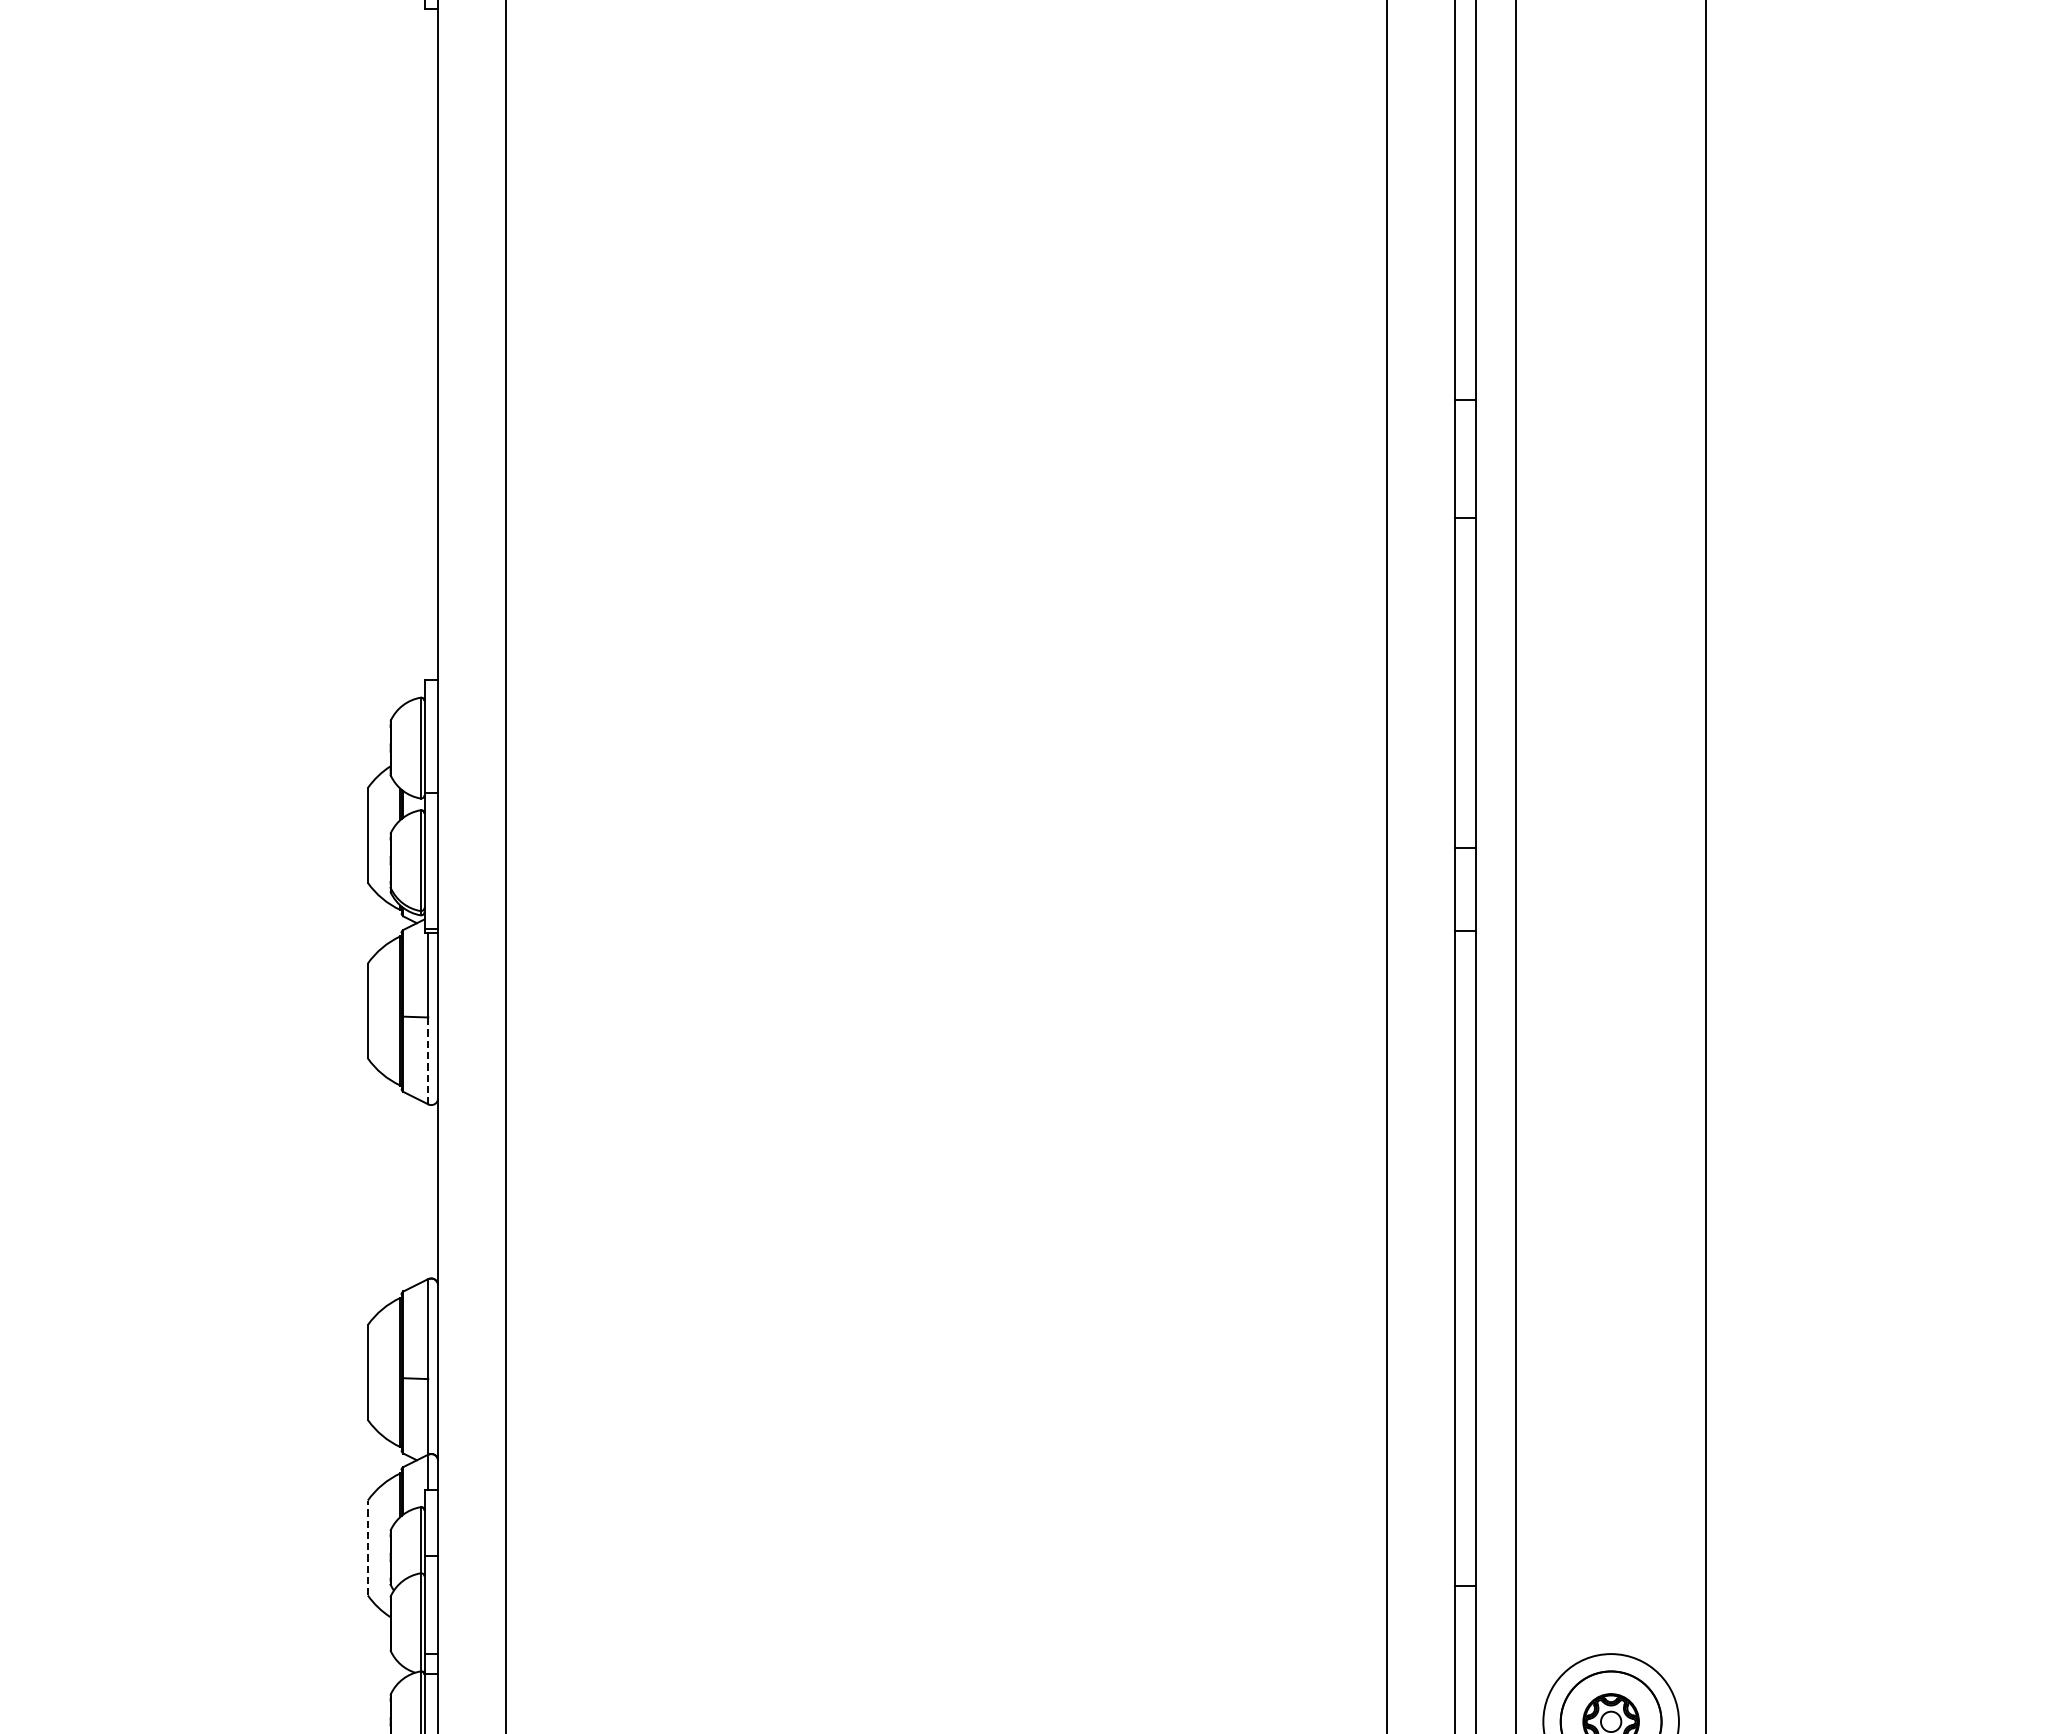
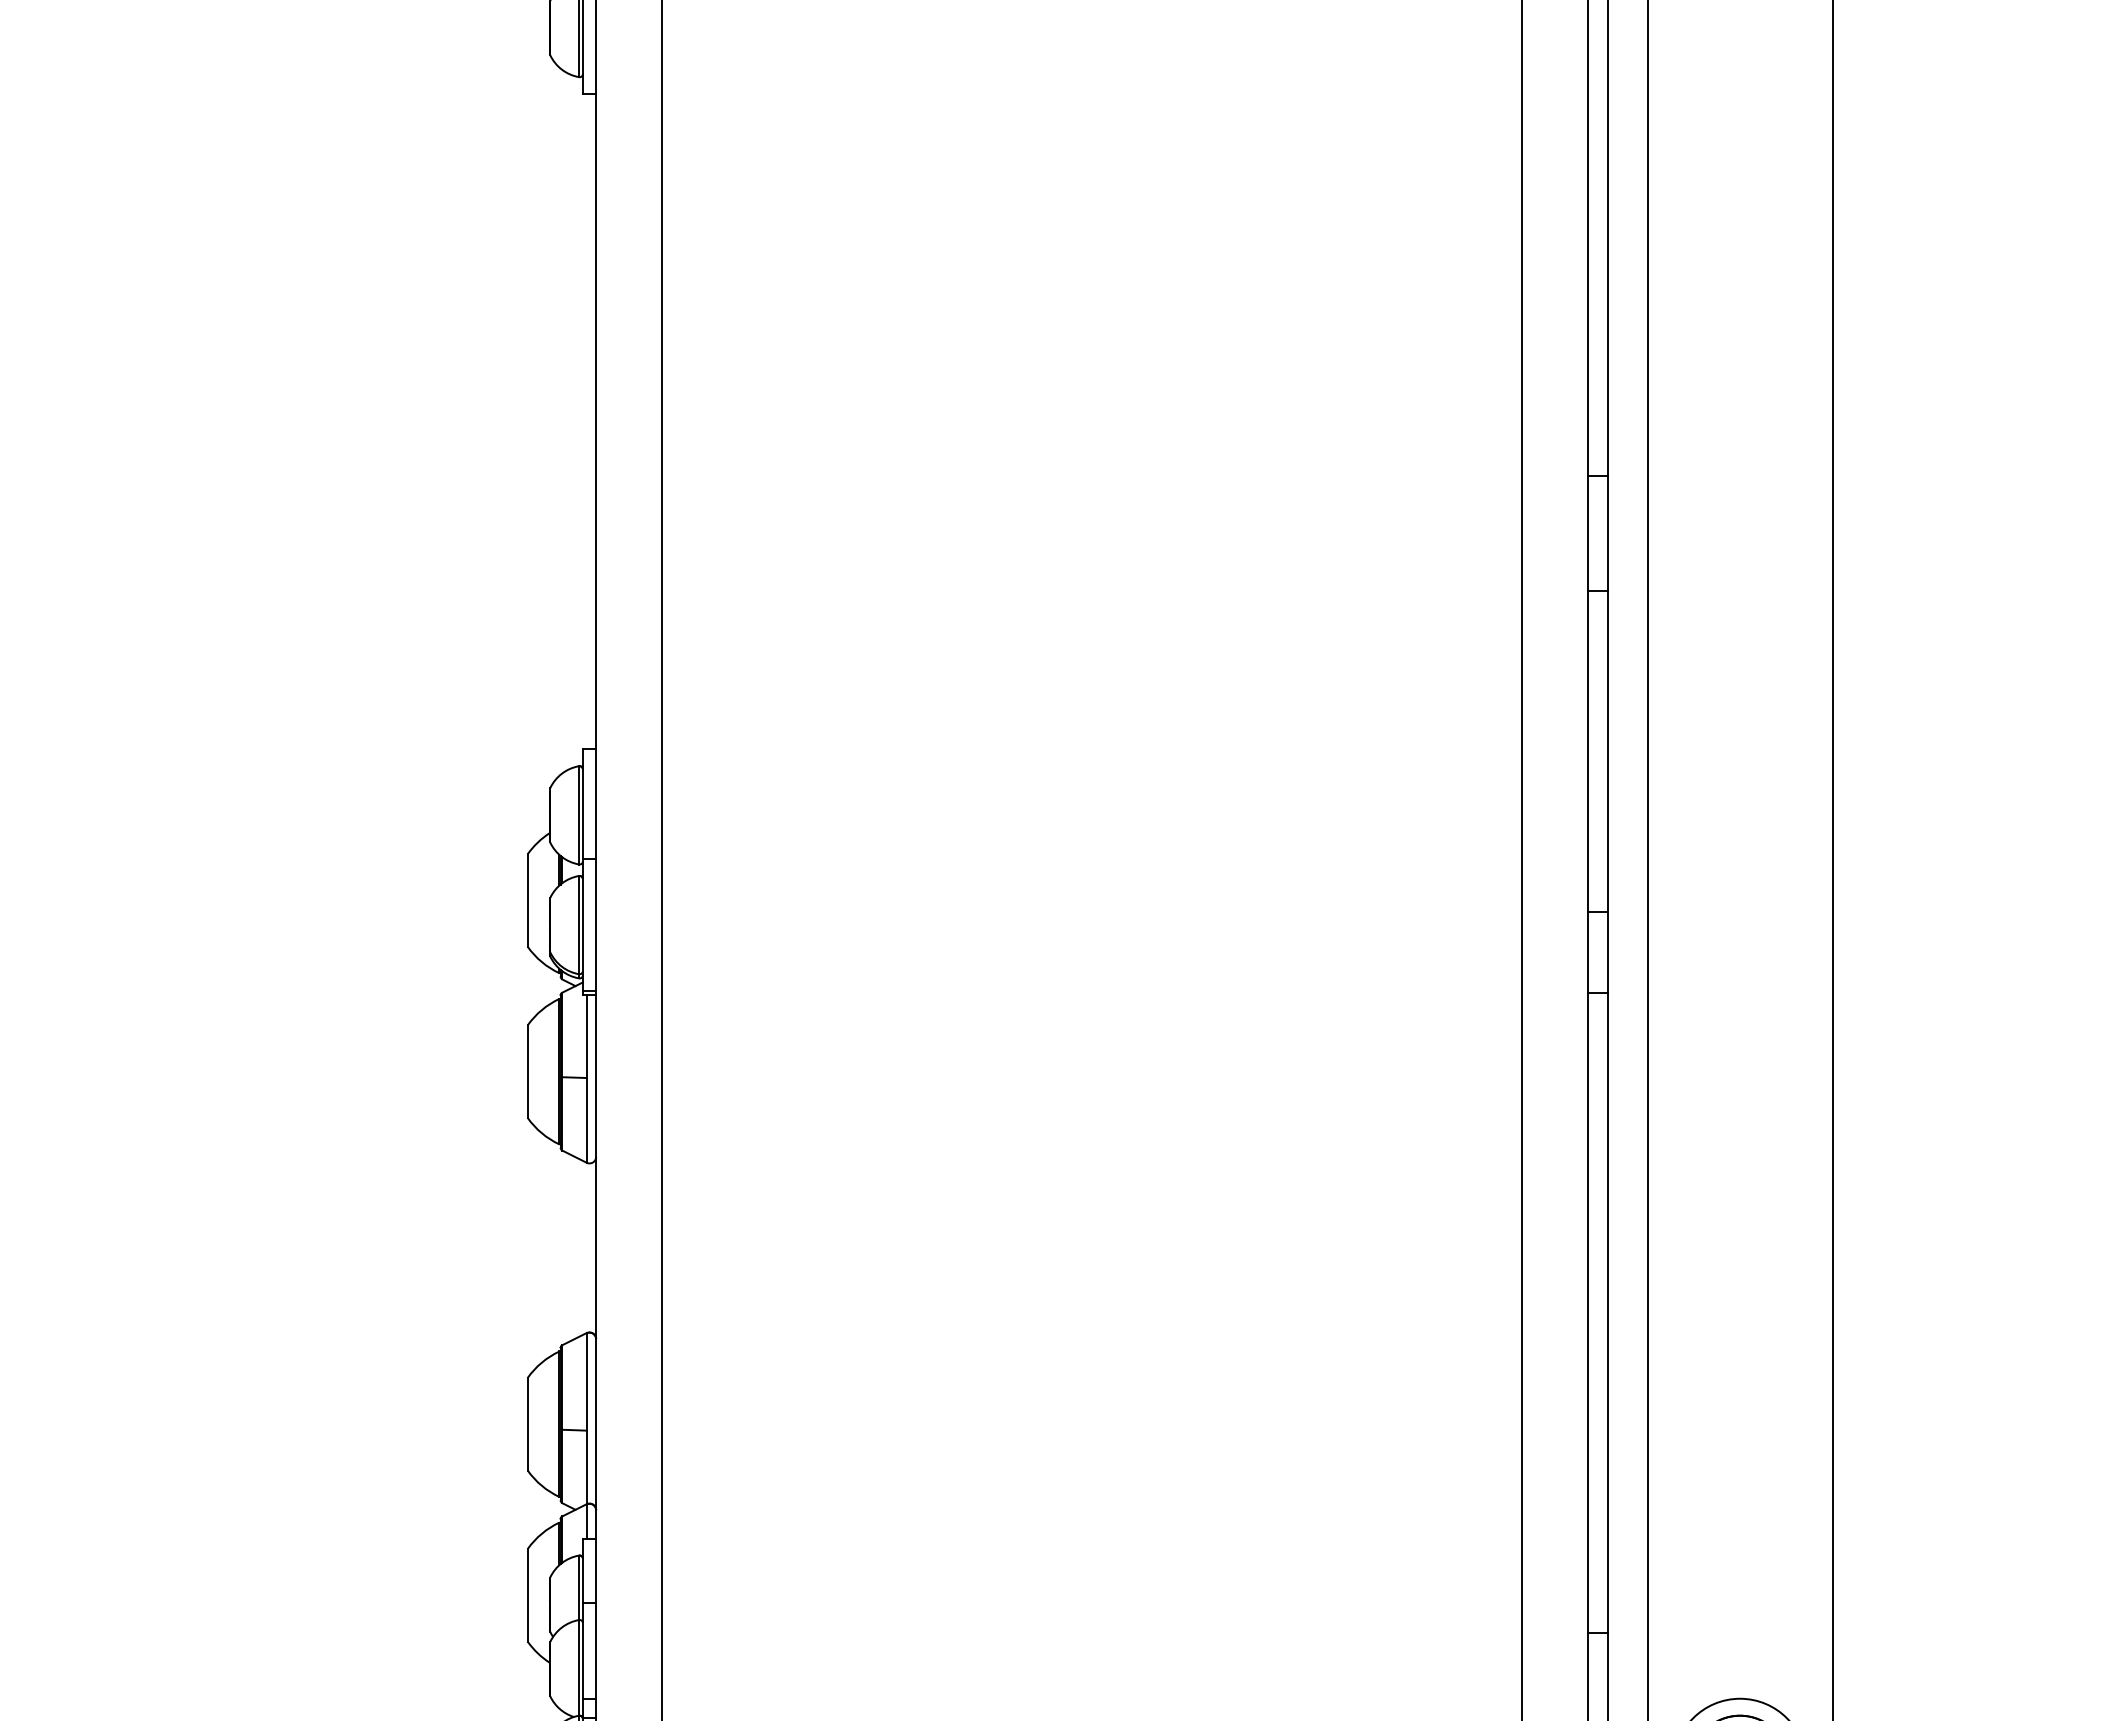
line: (428, 1060) -> (586, 1119), dashed -> solid
line: (367, 1547) -> (527, 1594), dashed -> solid

